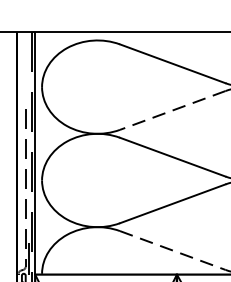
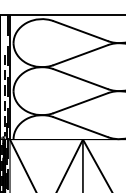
line: (172, 111) -> (80, 55), dashed -> solid
line: (172, 251) -> (80, 127), dashed -> solid

